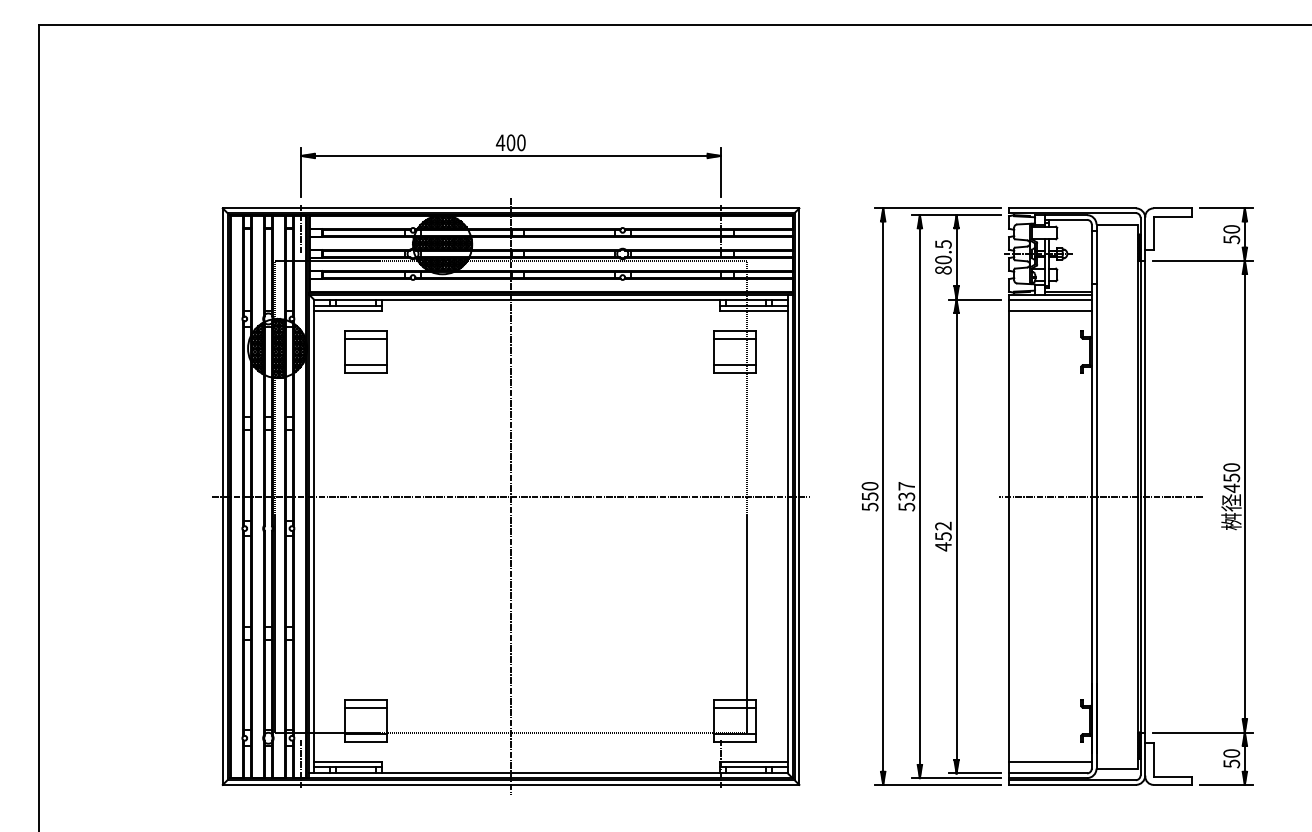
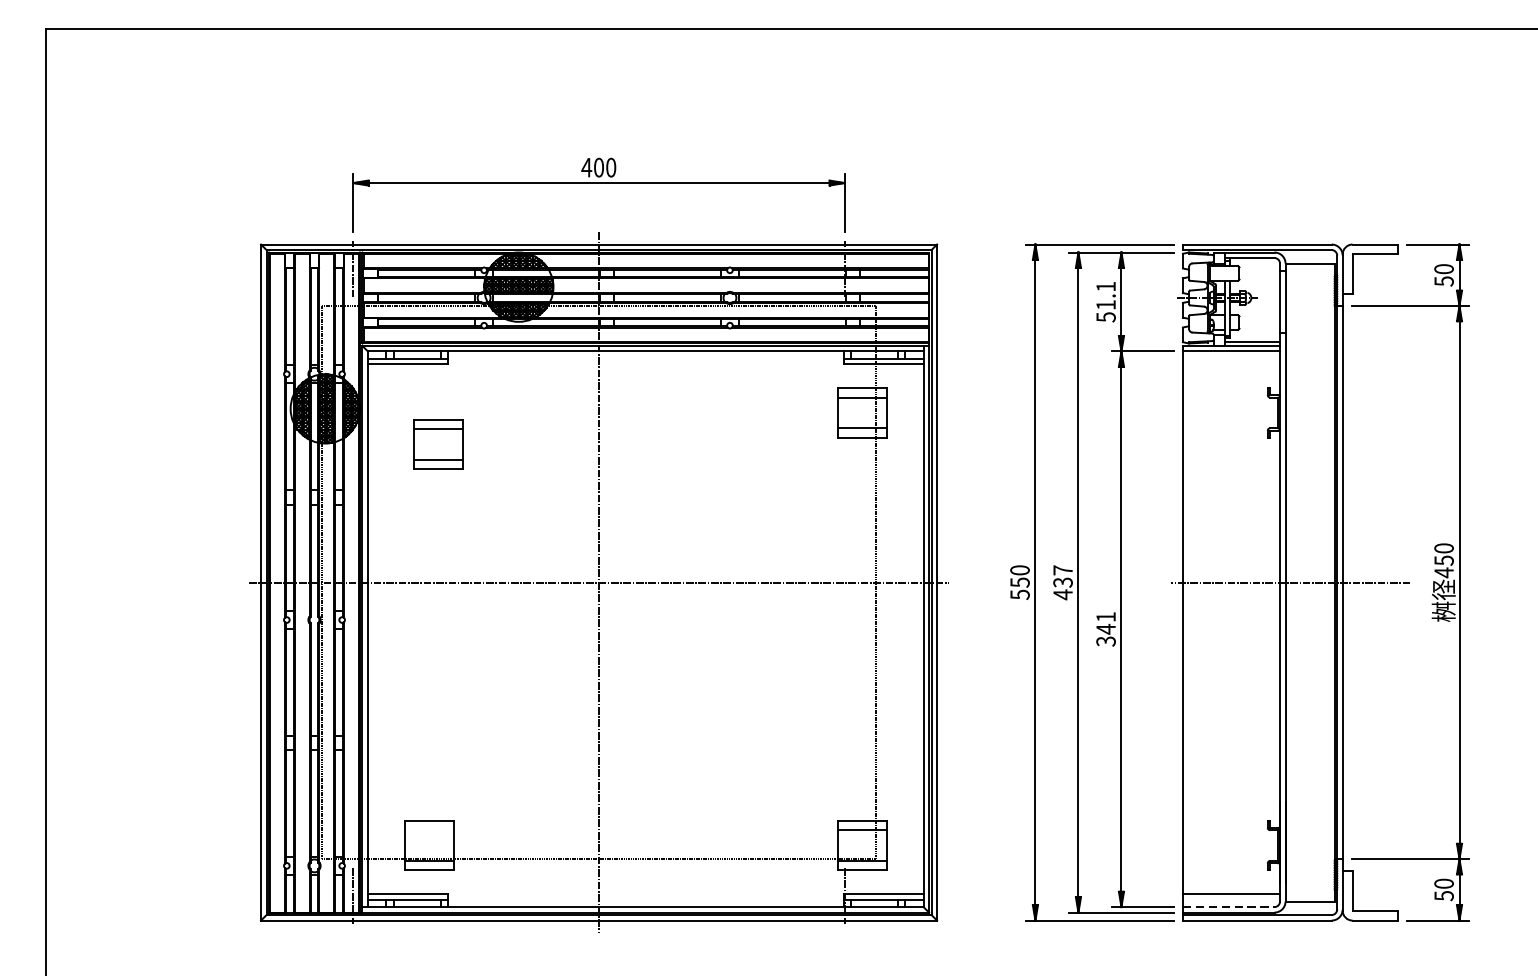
text: (943, 257) -> (1106, 302), 80.5 -> 51.1
line: (1050, 310) -> (1231, 364), removed
part: (365, 351) -> (437, 444), moved
text: (906, 506) -> (1062, 594), 537 -> 437
text: (943, 536) -> (1106, 629), 452 -> 341
line: (366, 707) -> (429, 829), removed
line: (1048, 773) -> (1229, 907), solid -> dashed

